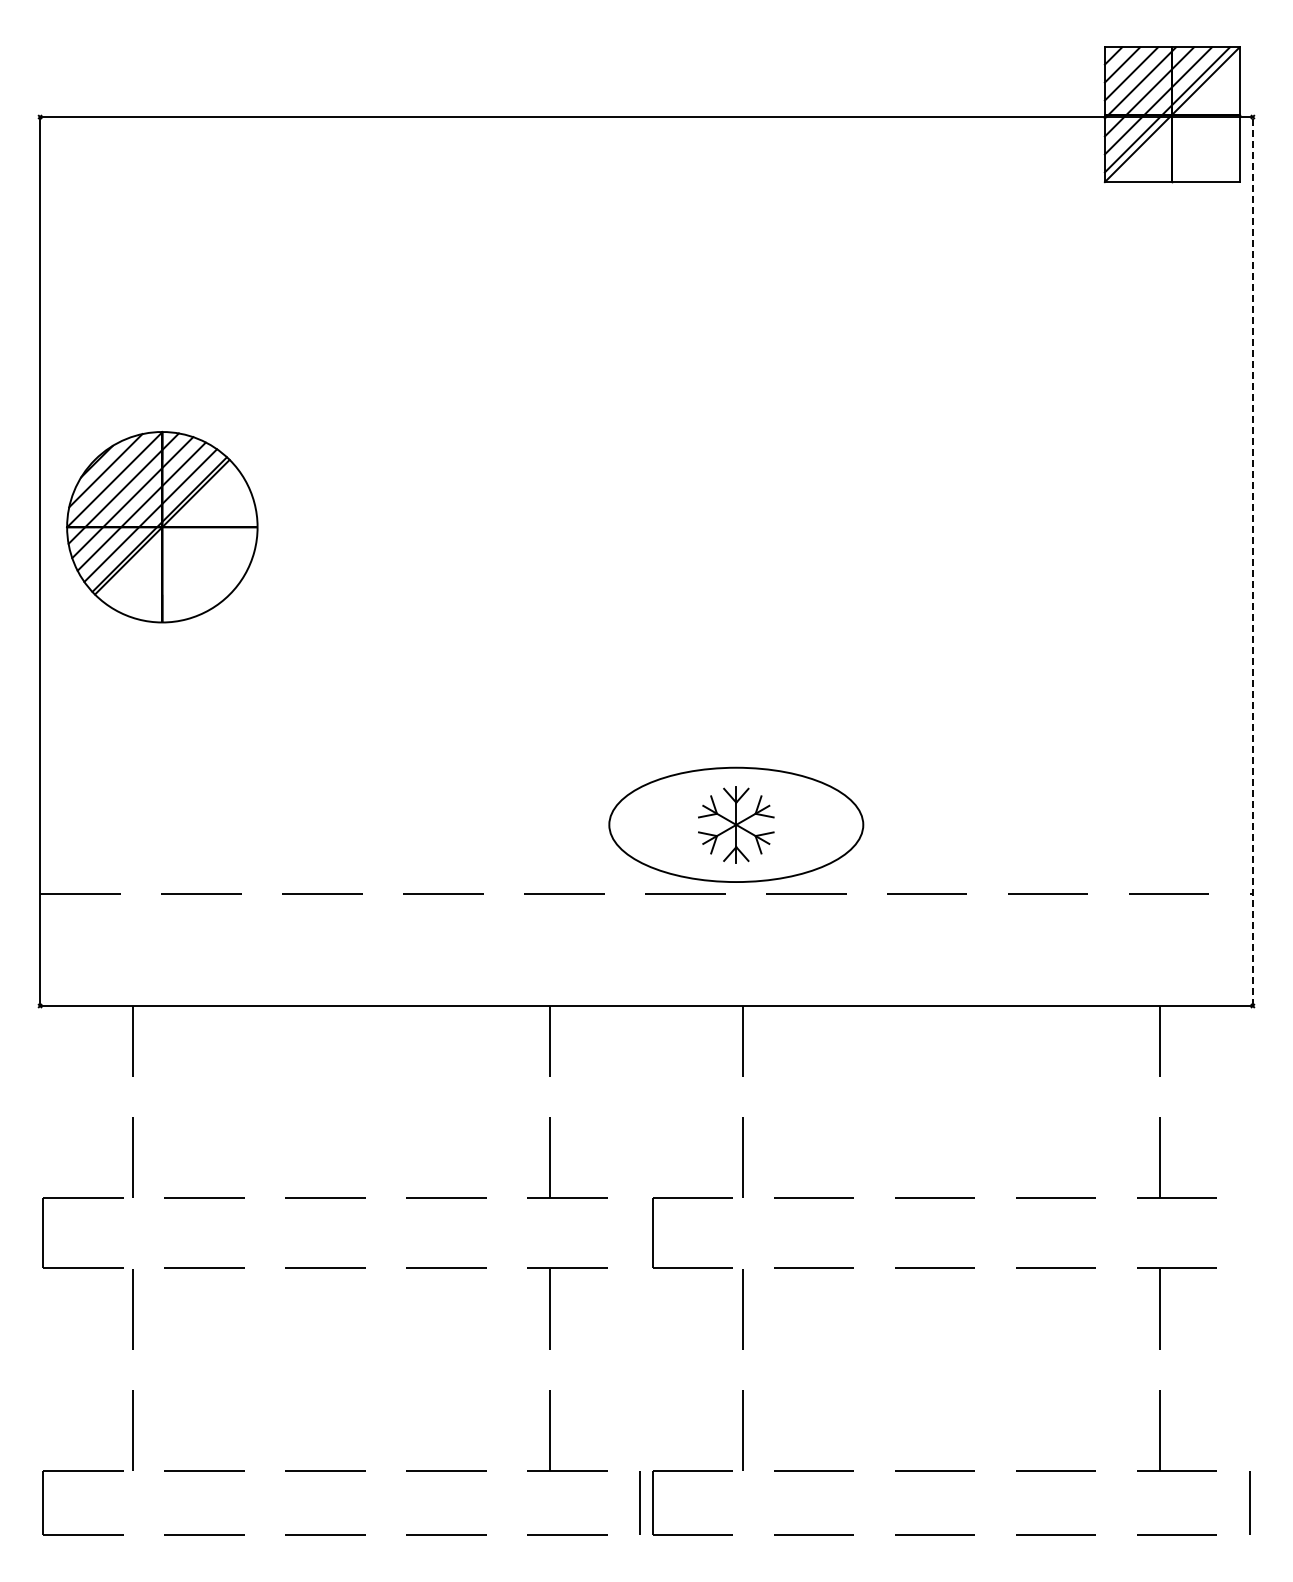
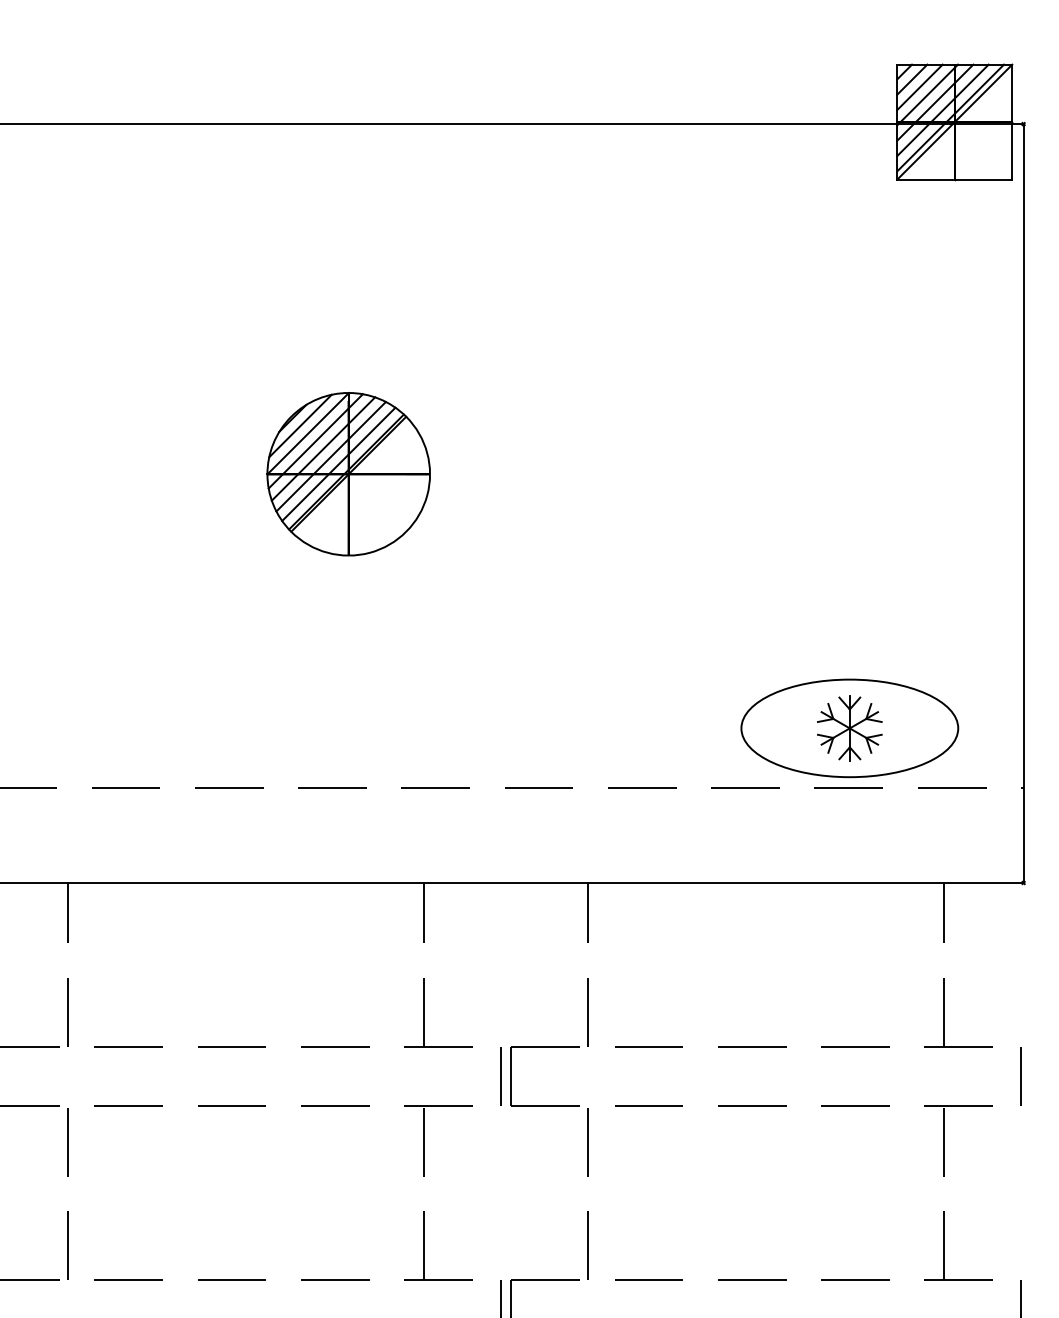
part: (162, 527) -> (348, 474), moved
line: (1252, 561) -> (1023, 503), dashed -> solid
part: (736, 824) -> (849, 728), moved
line: (640, 1232) -> (500, 1076), added
line: (1249, 1232) -> (1020, 1076), added

